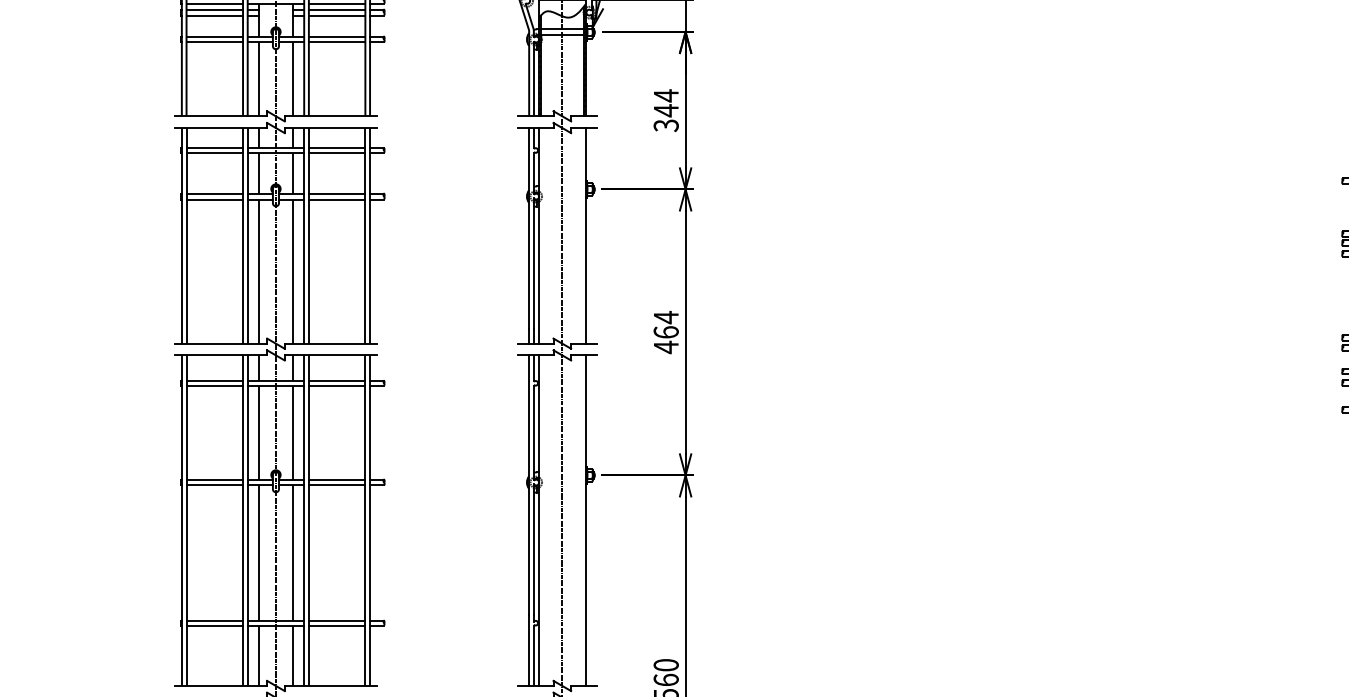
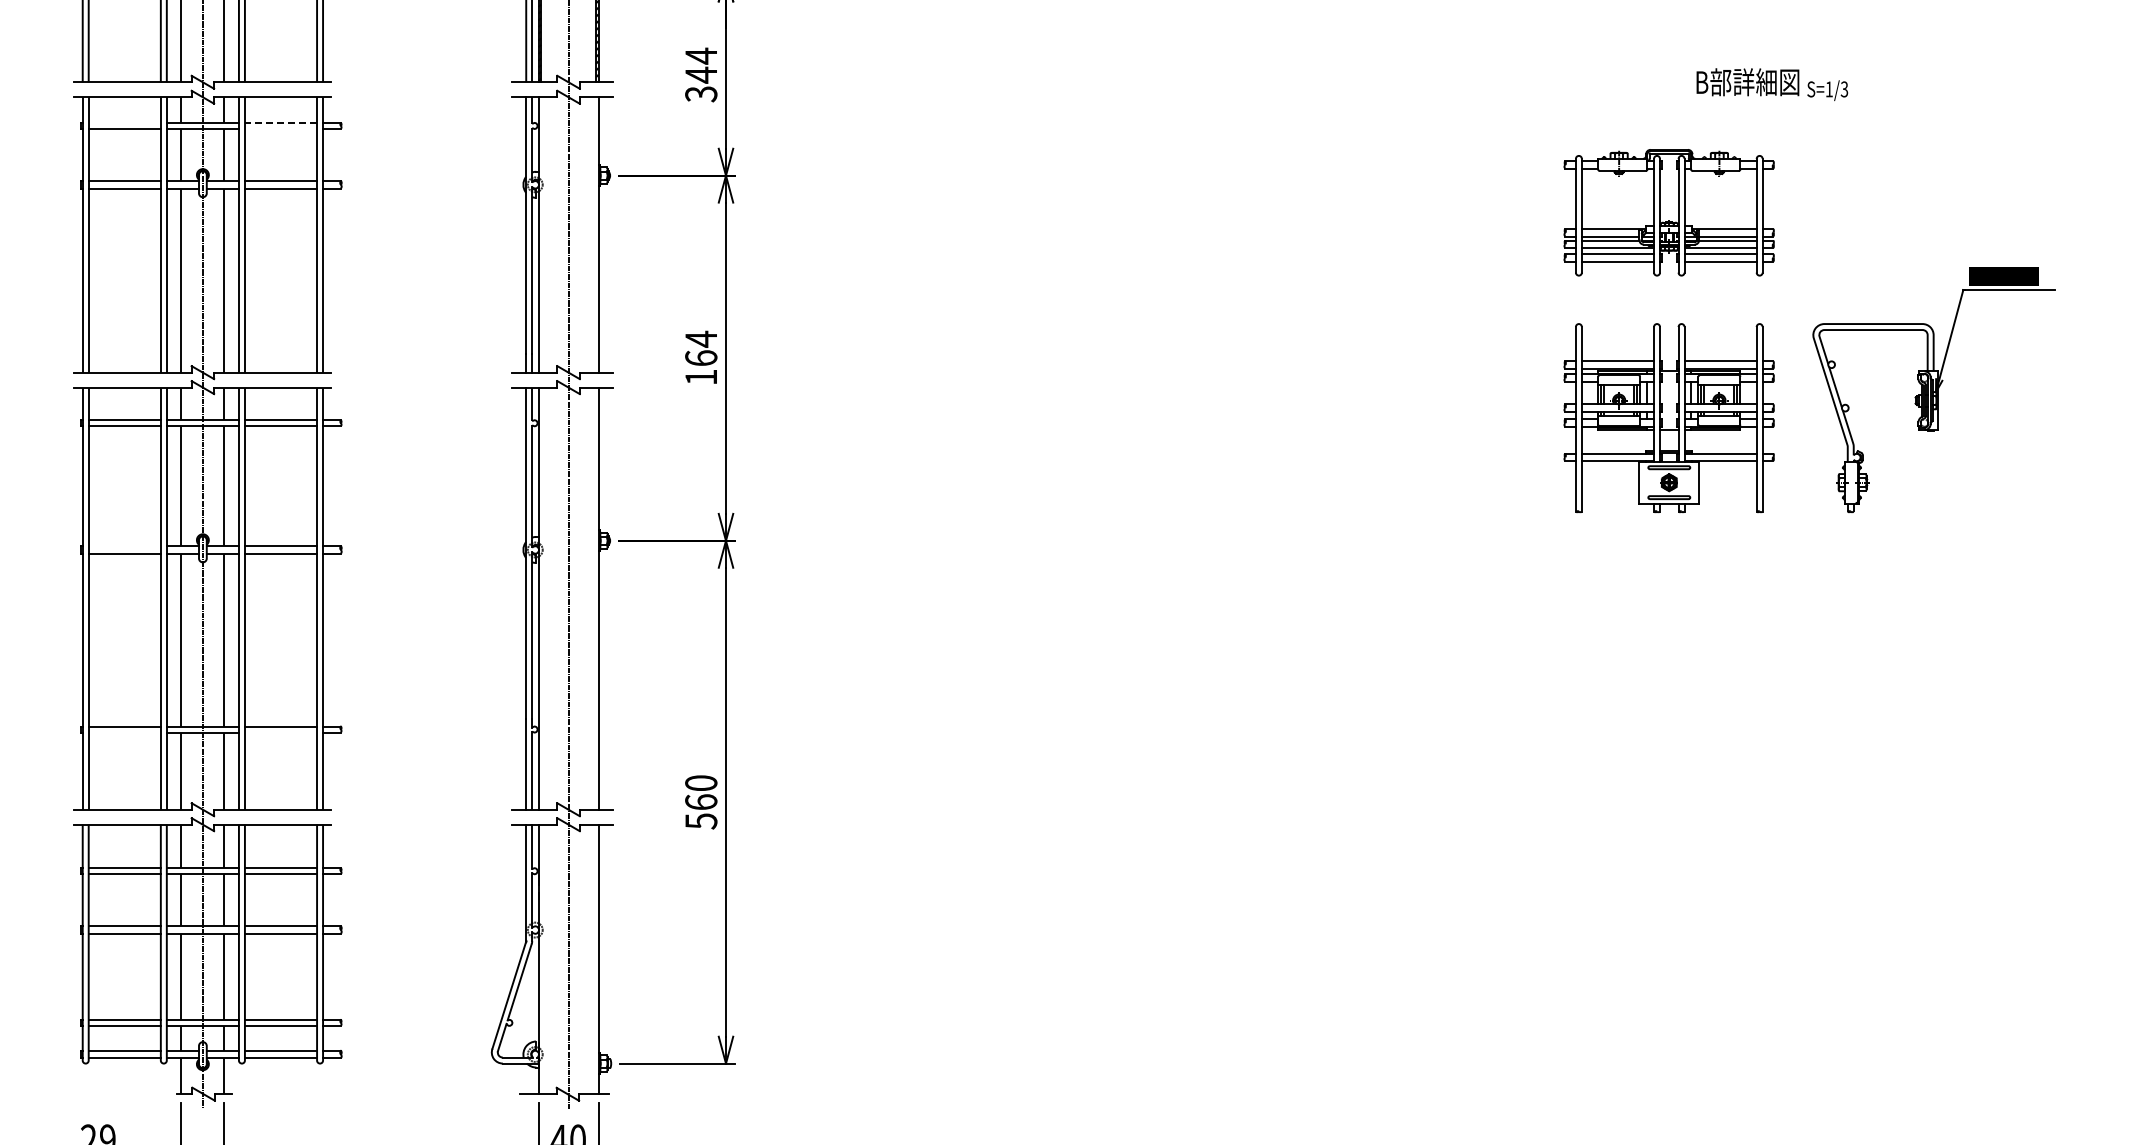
line: (214, 147) -> (124, 122), removed
line: (336, 147) -> (280, 122), solid -> dashed
line: (336, 152) -> (280, 128), removed
text: (665, 347) -> (700, 377), 464 -> 164
line: (214, 479) -> (124, 546), removed
line: (214, 625) -> (124, 732), removed
line: (336, 625) -> (280, 732), removed

